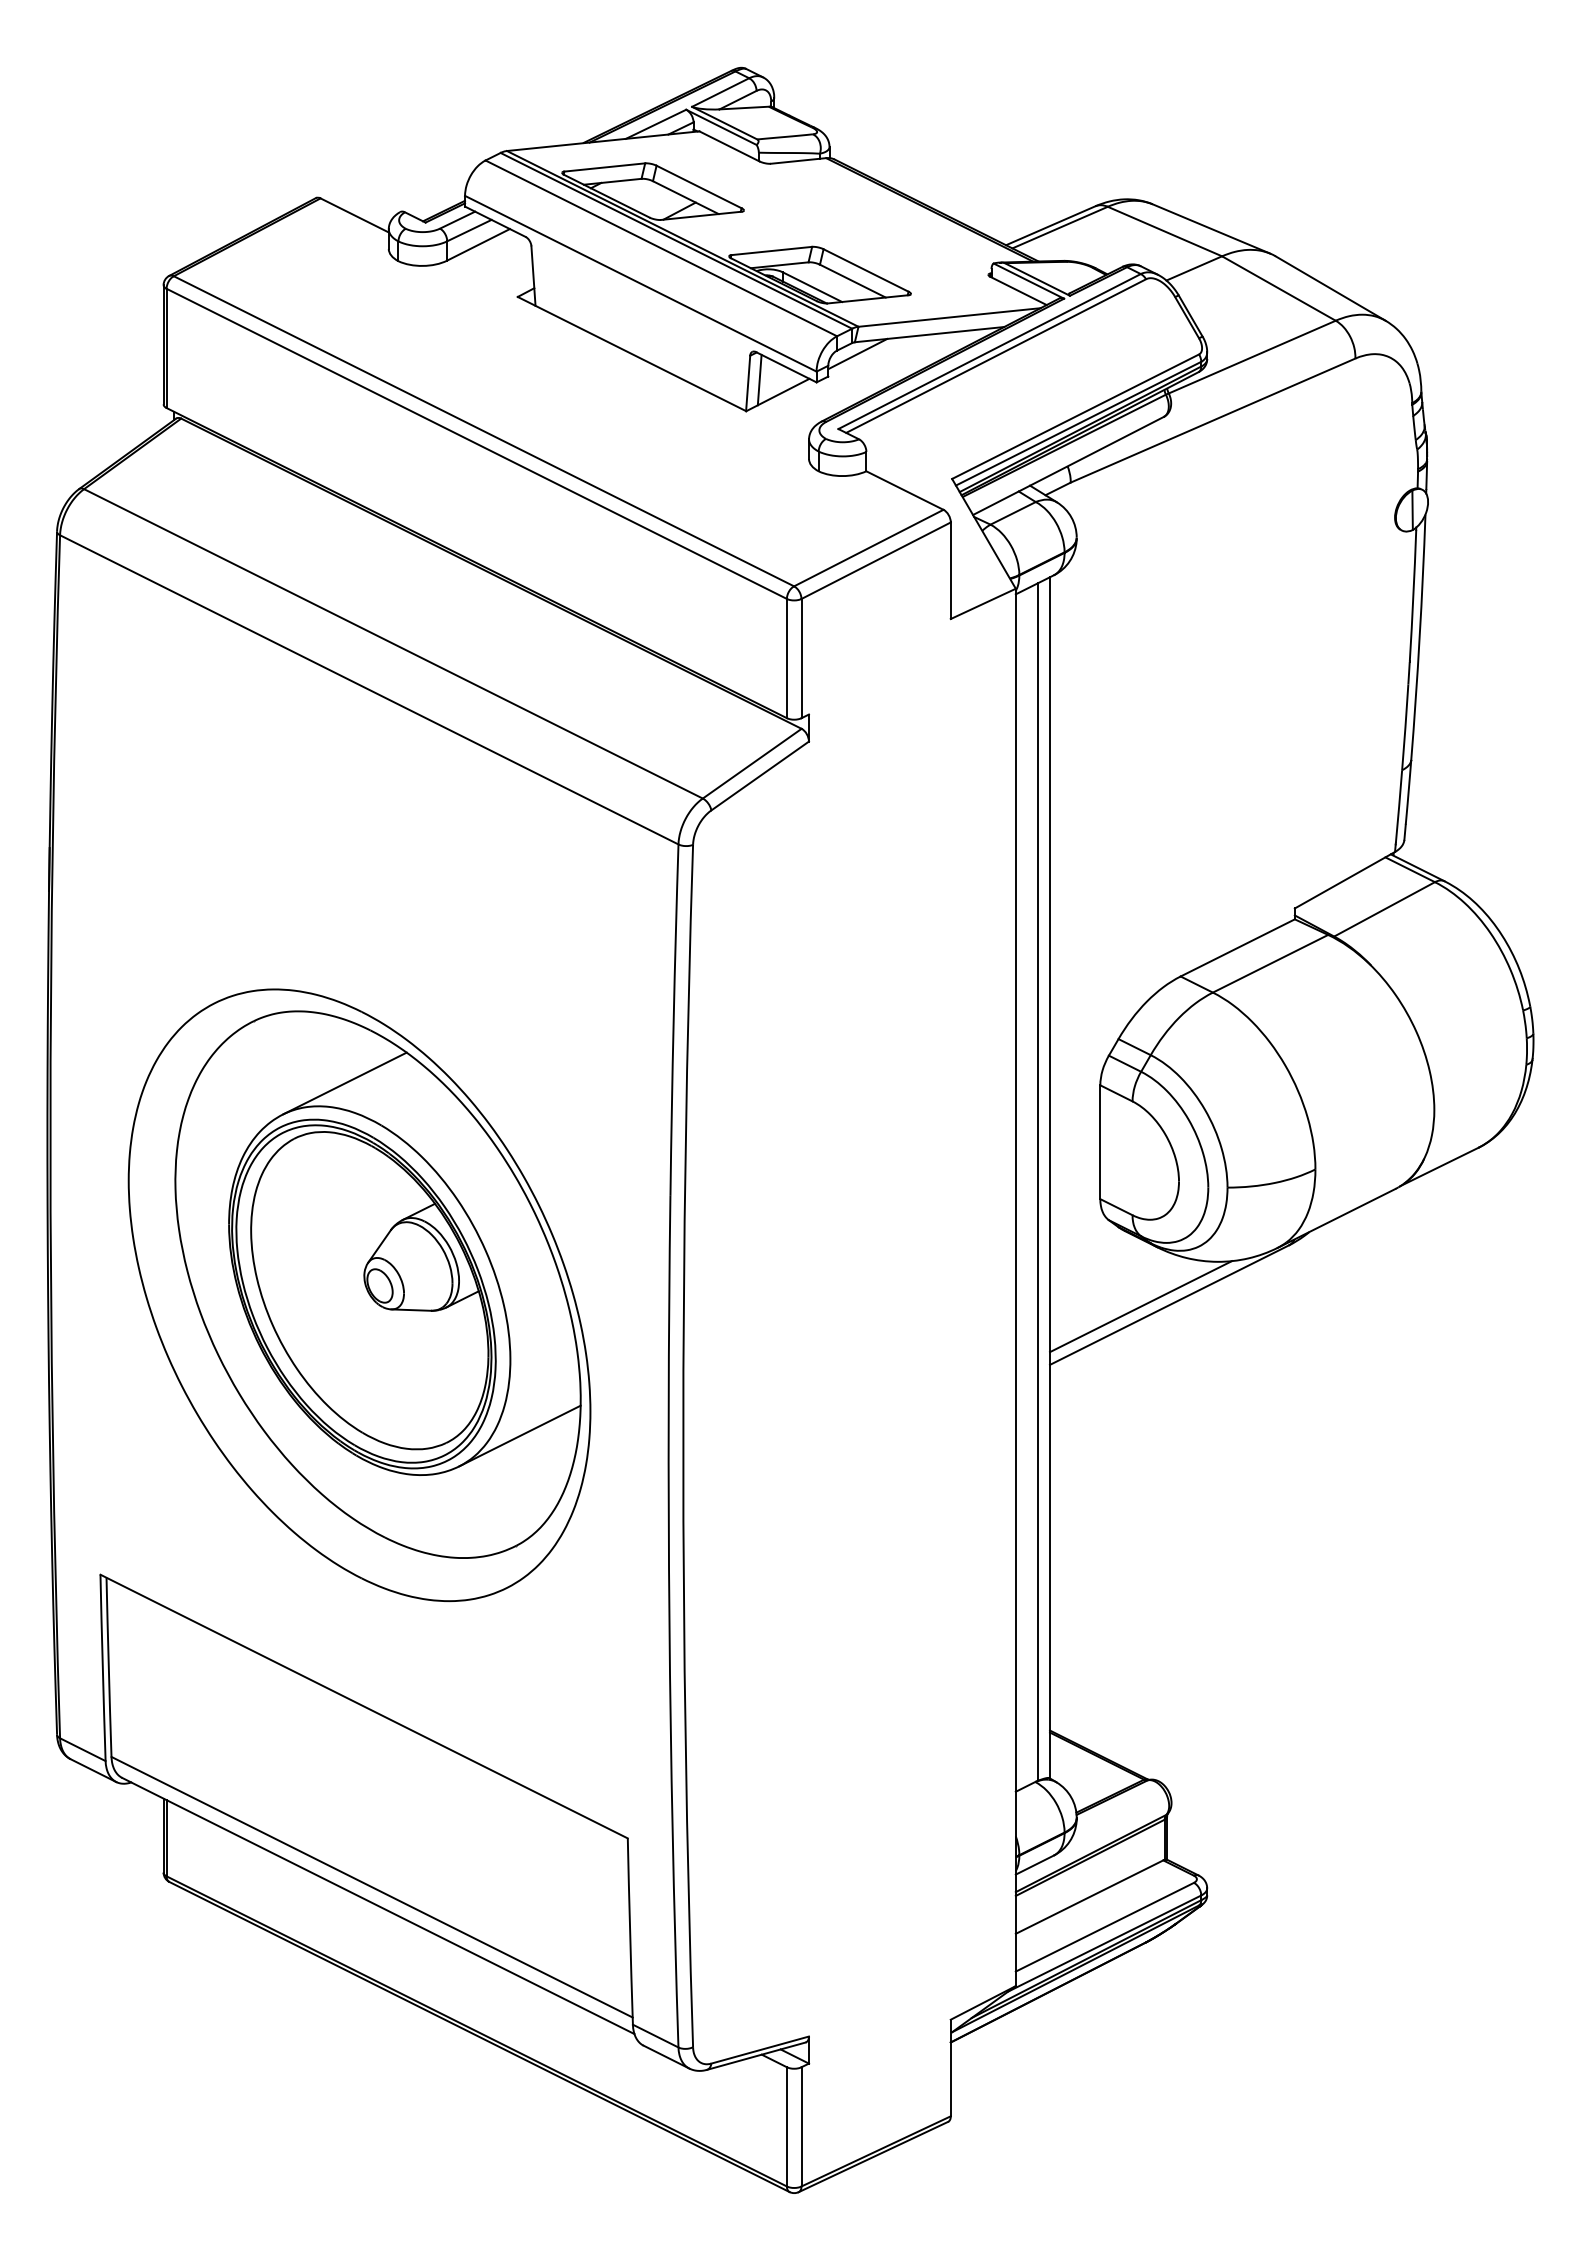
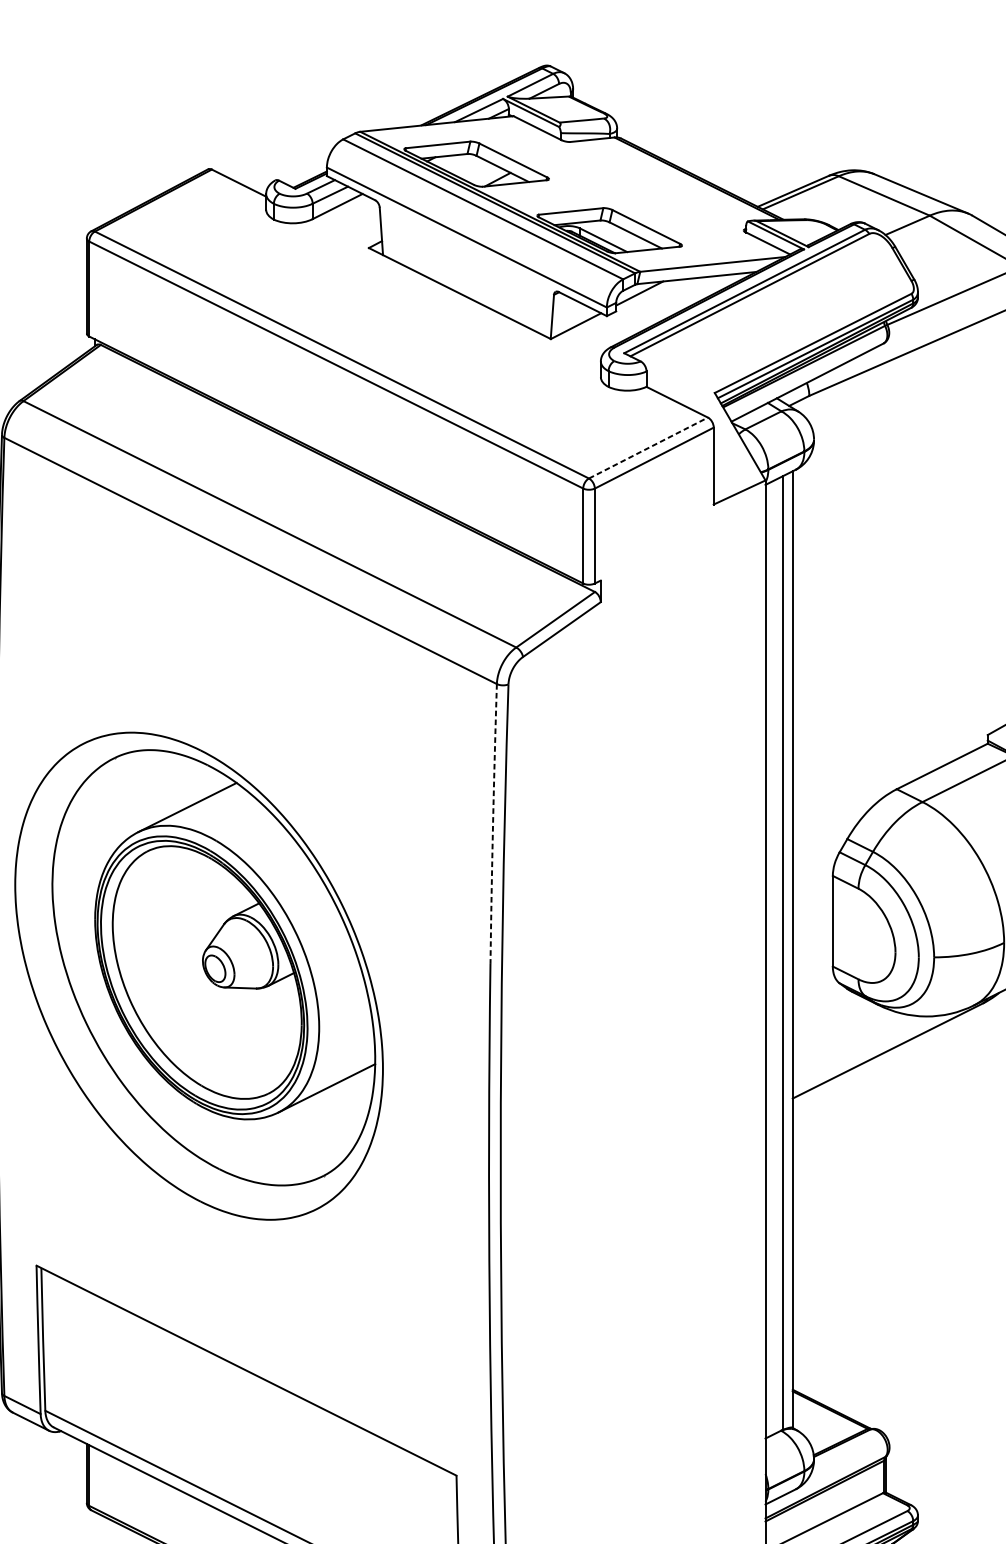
line: (759, 379) -> (561, 313), removed
line: (868, 548) -> (648, 448), solid -> dashed
arc: (673, 1020) -> (492, 824), solid -> dashed
part: (359, 1295) -> (199, 976), moved
line: (1141, 1306) -> (865, 1052), removed

